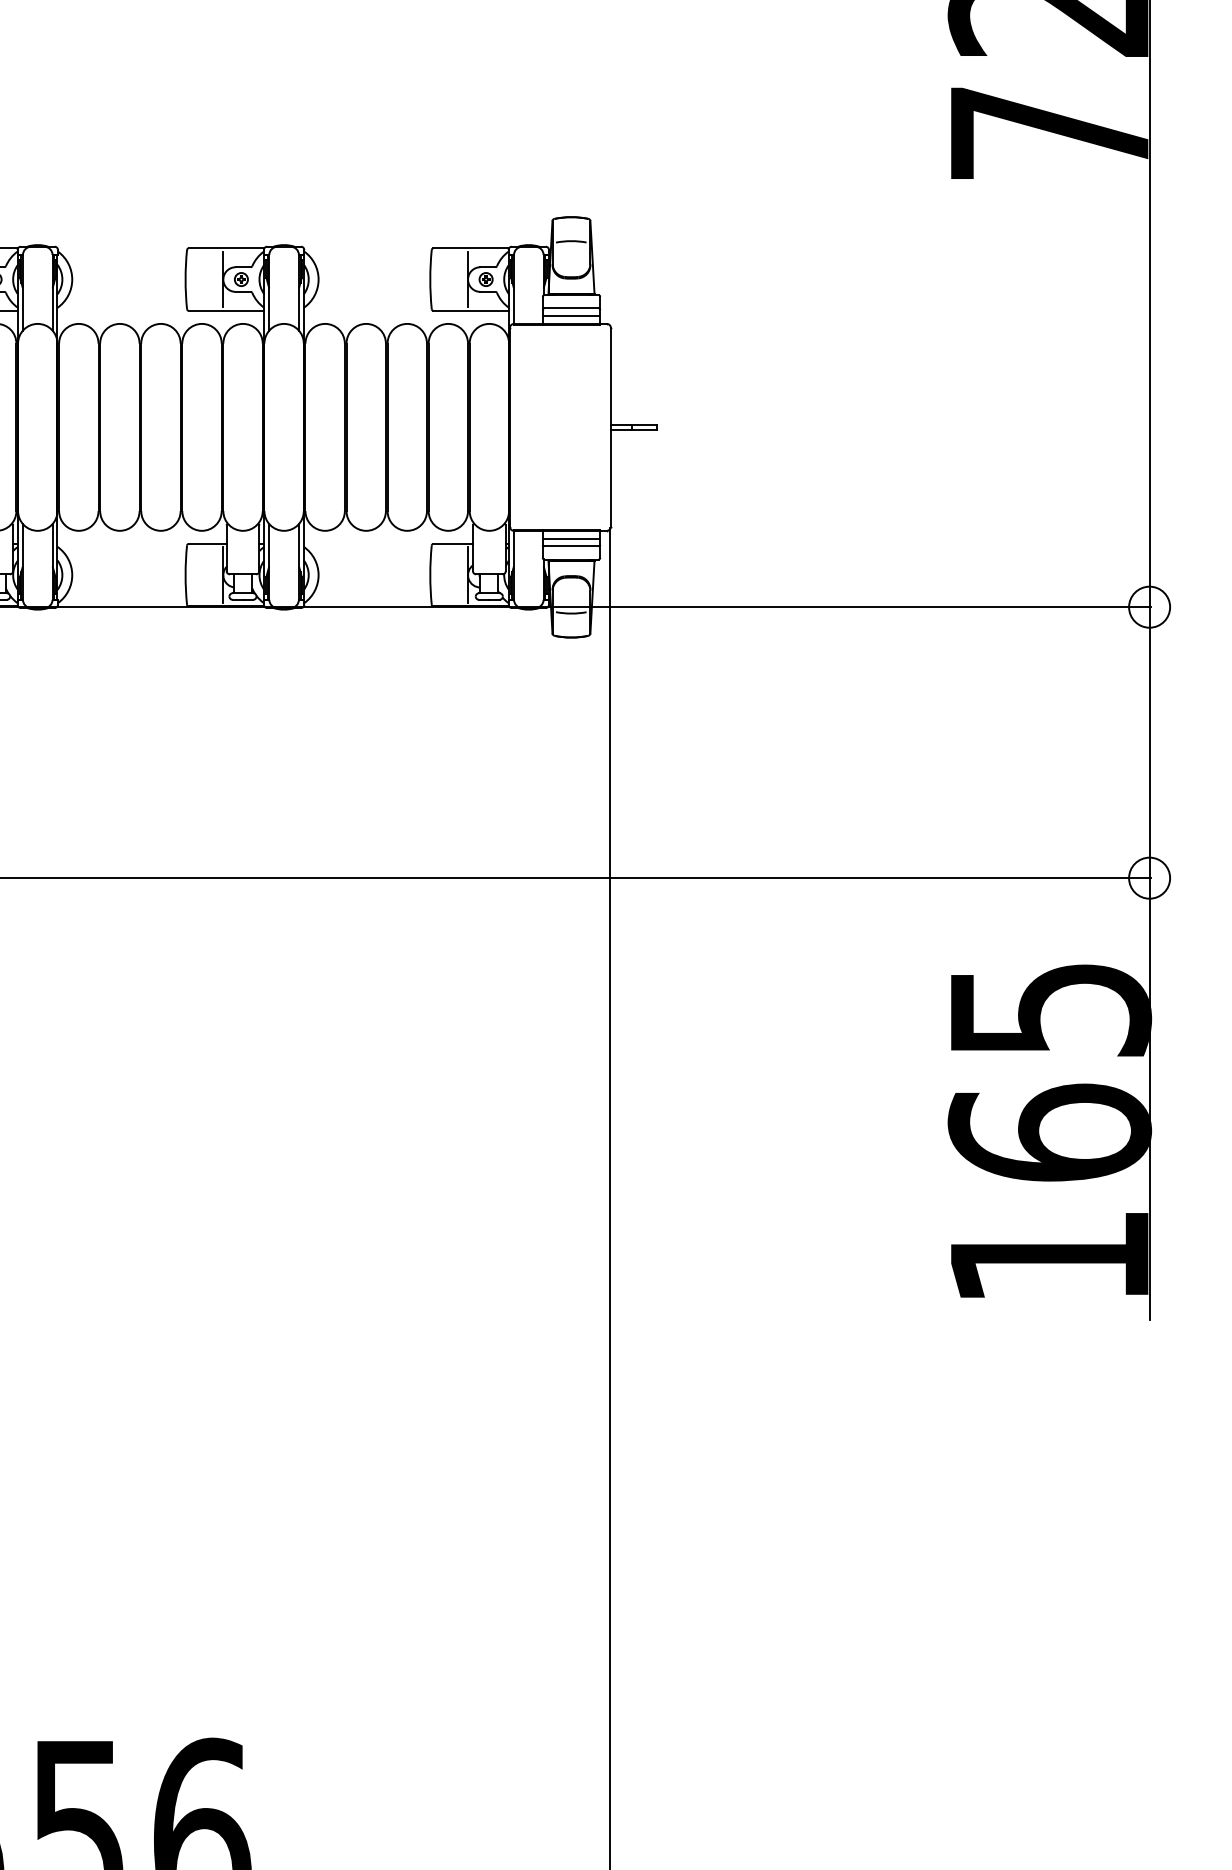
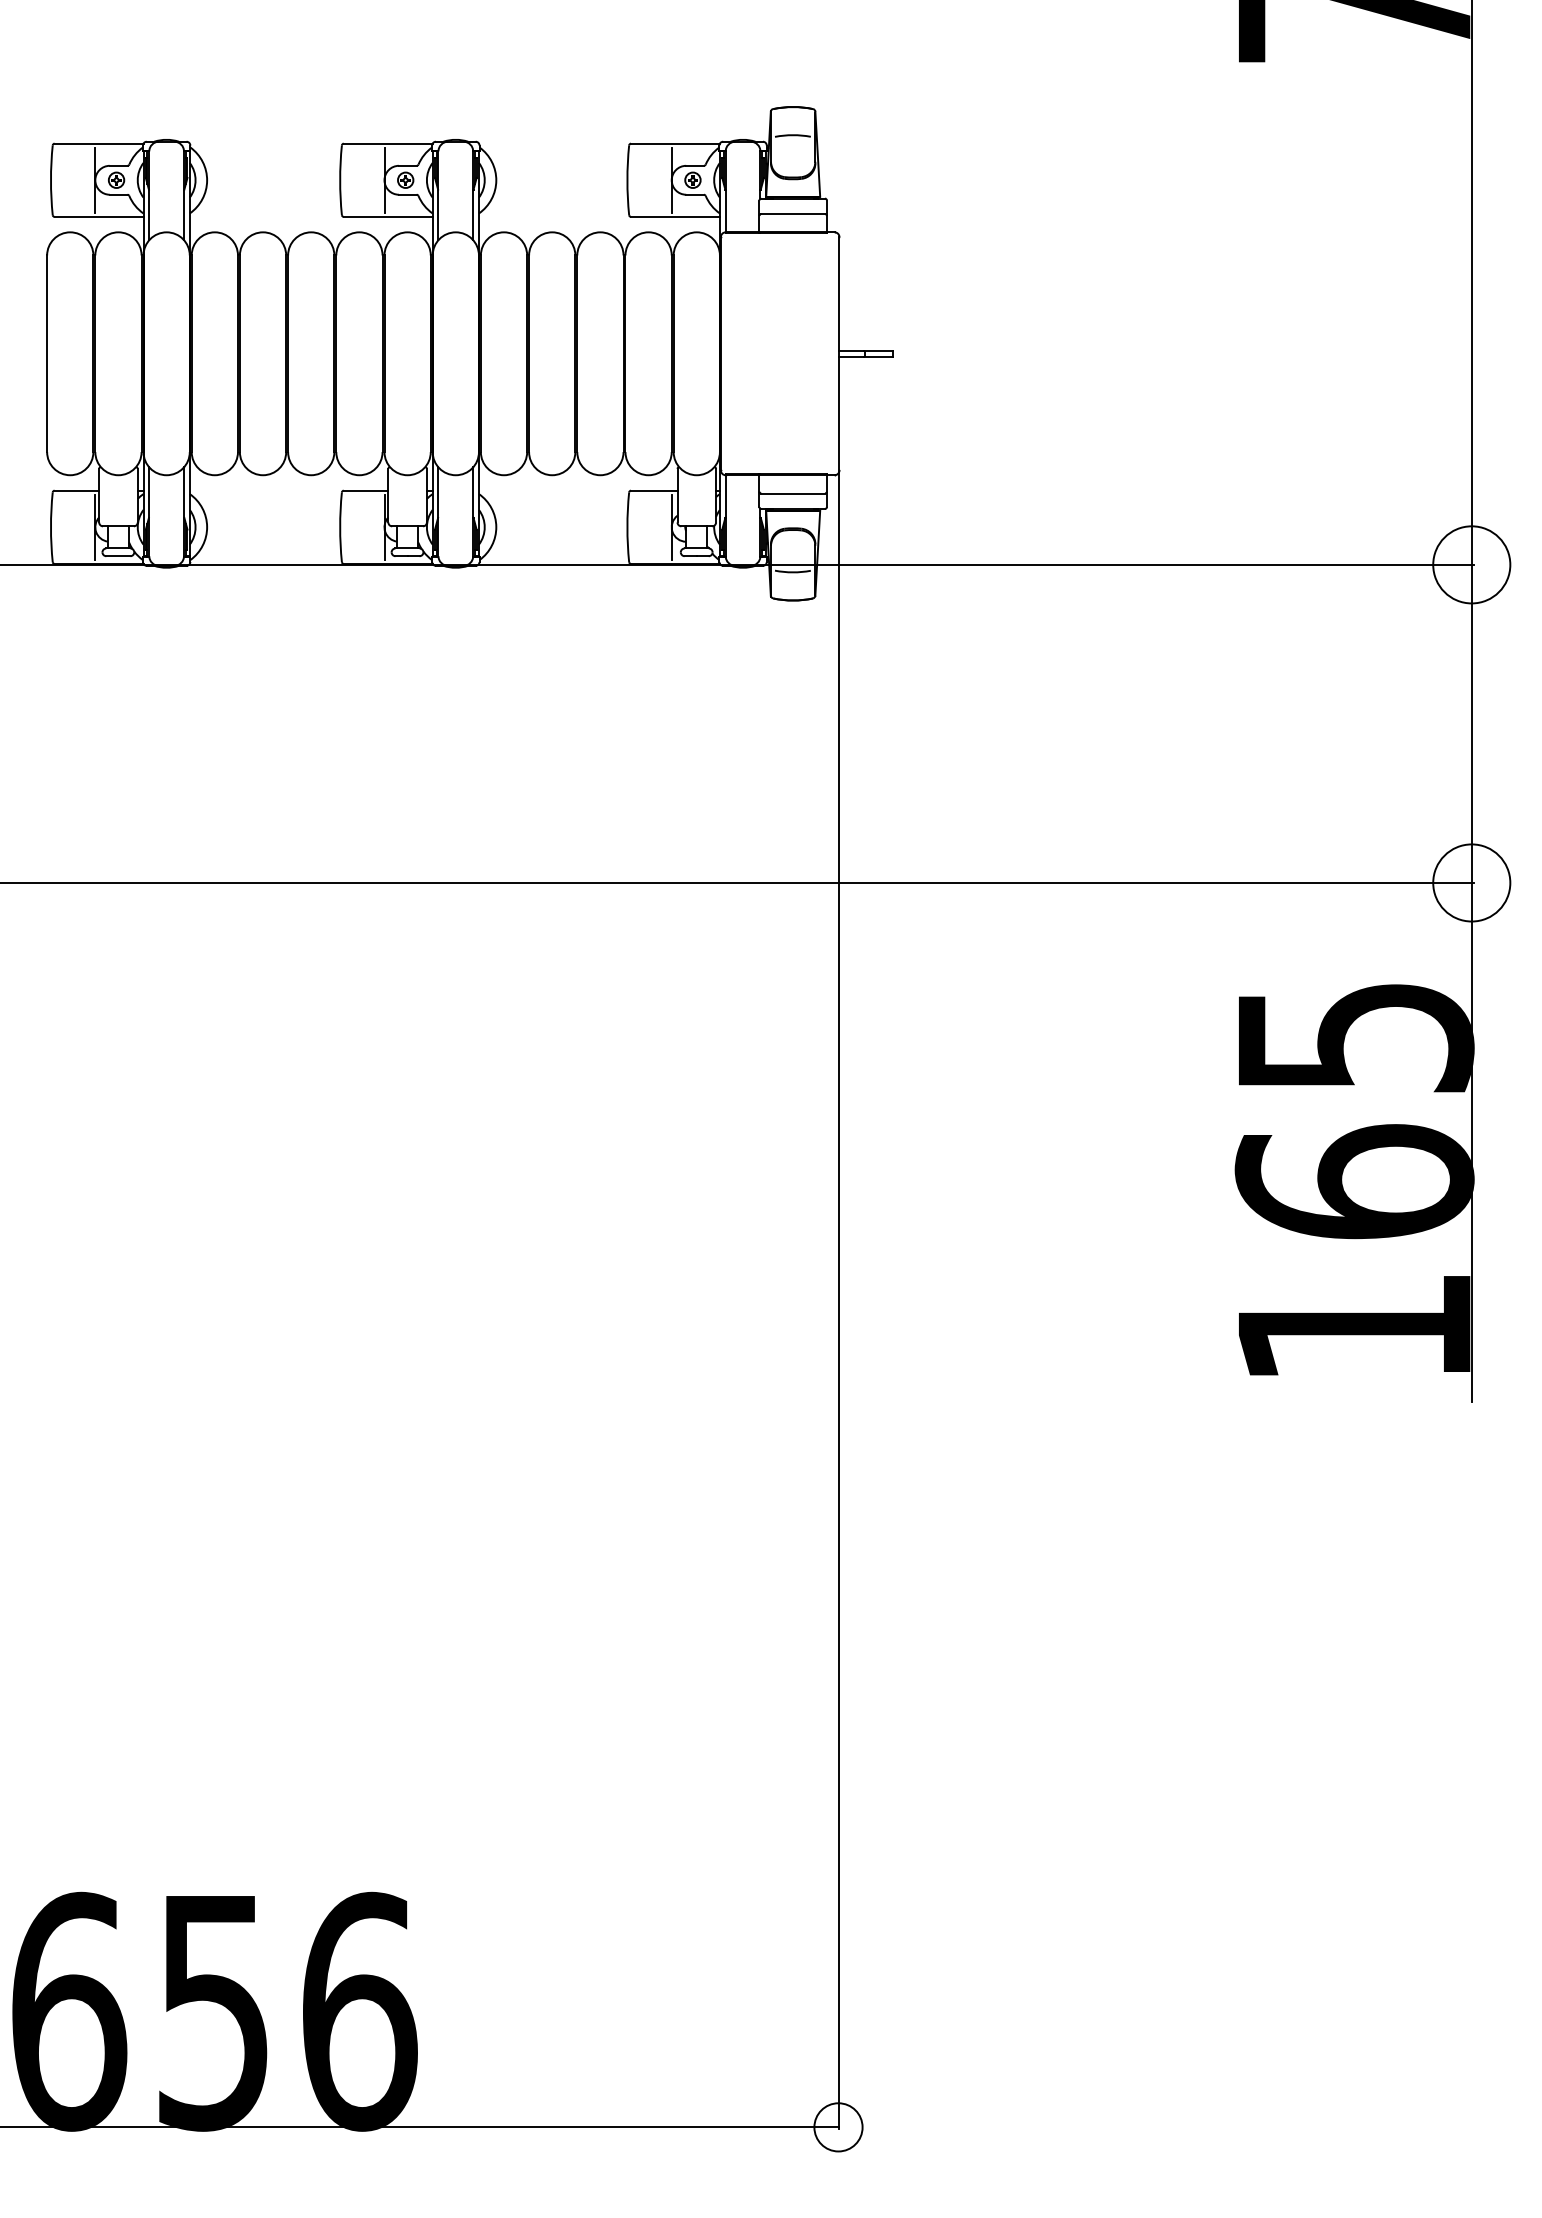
line: (571, 315) -> (793, 222), removed
line: (571, 538) -> (793, 484), removed
circle: (1149, 606) -> (1471, 564), size x1.6
circle: (1149, 877) -> (1471, 882), size x1.6

